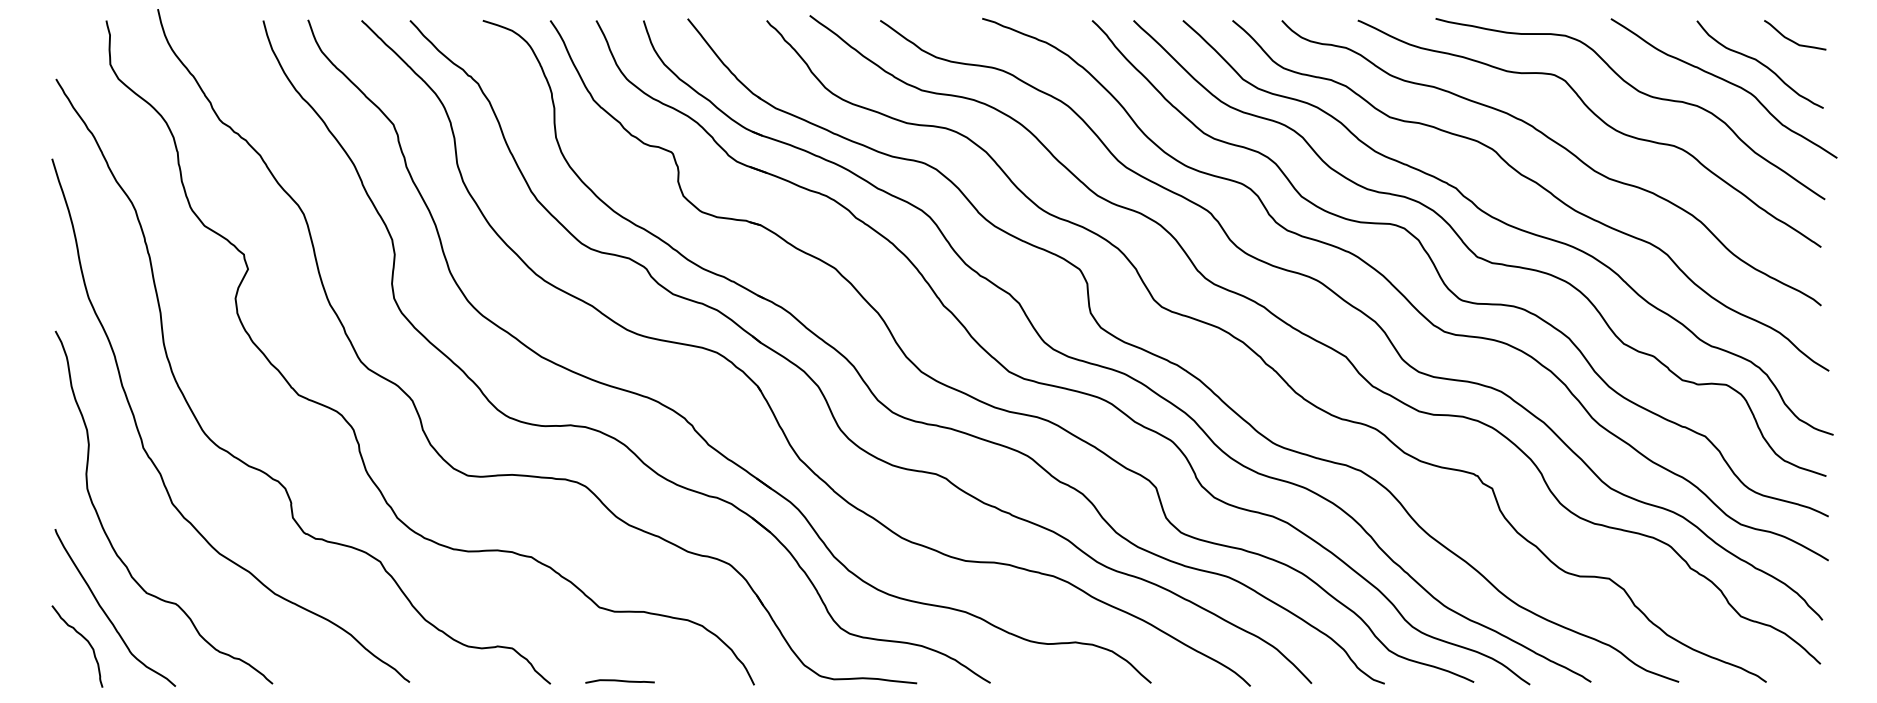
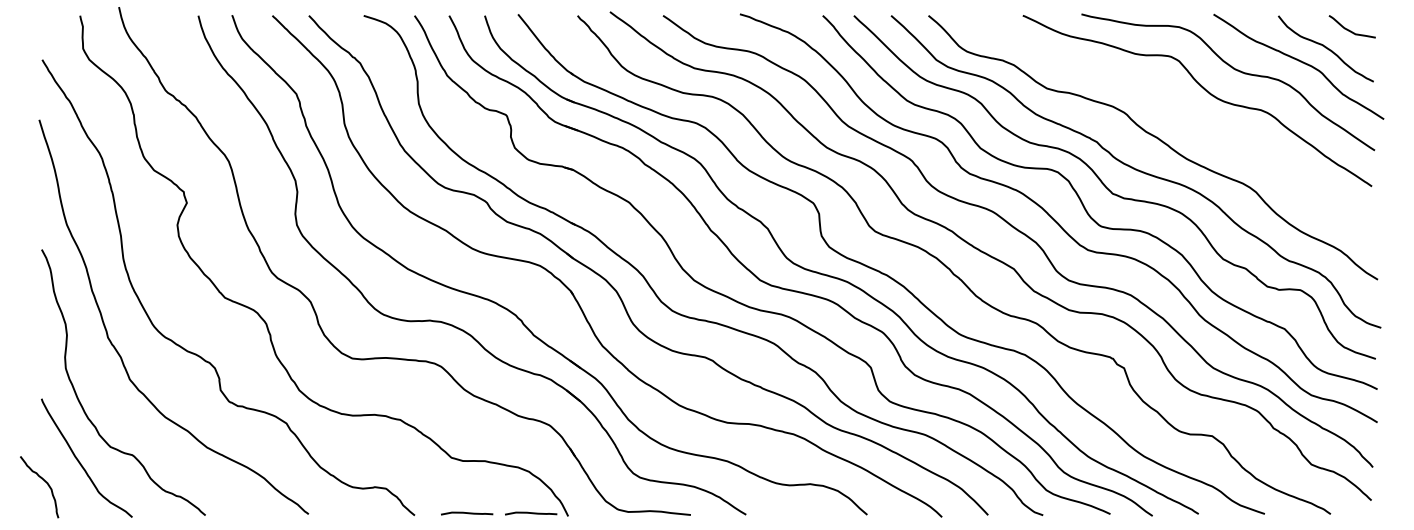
curve: (1561, 147) -> (1176, 111), removed
curve: (84, 639) -> (44, 481), moved
curve: (704, 681) -> (530, 513), added

